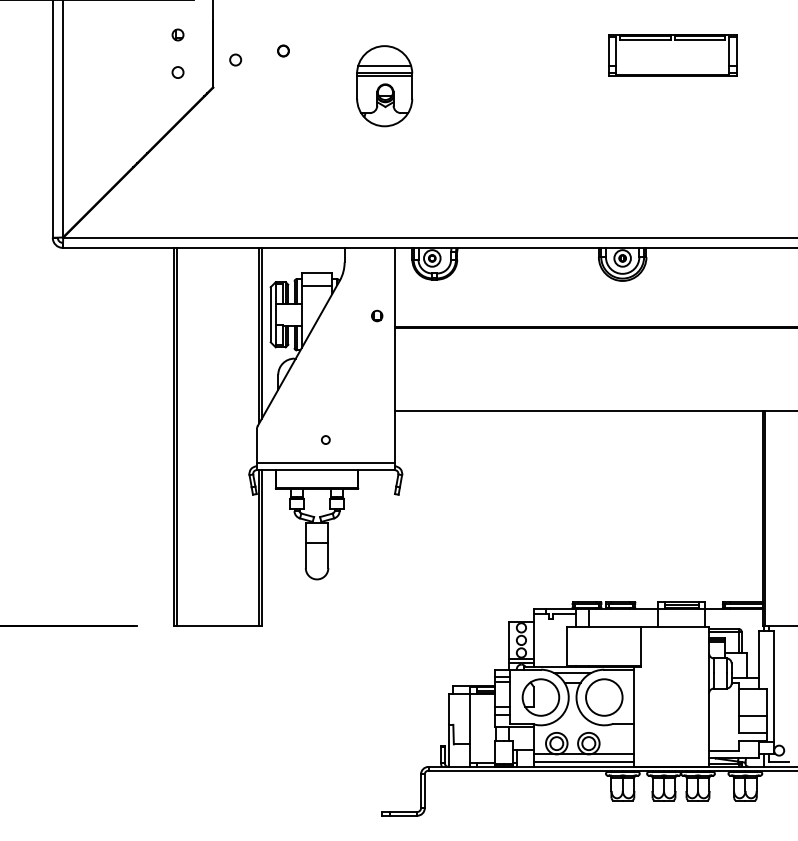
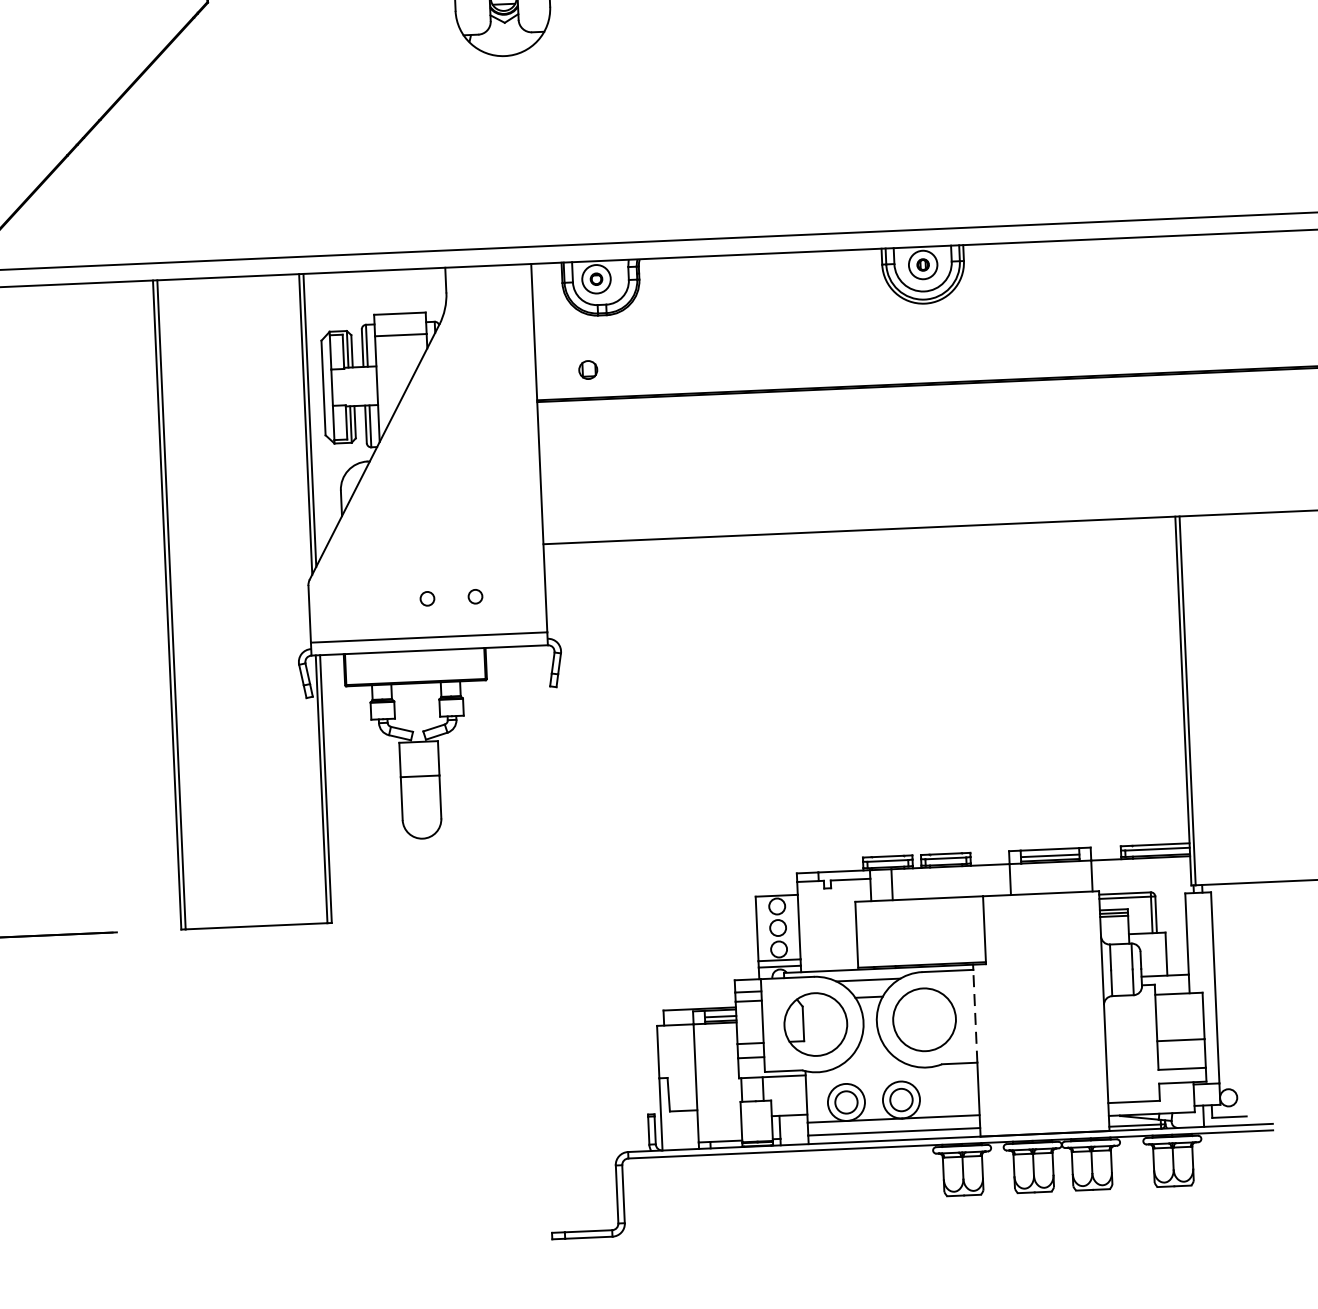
part: (377, 315) -> (588, 369), moved
circle: (353, 439) -> (474, 595), added
line: (633, 696) -> (974, 1015), solid -> dashed

